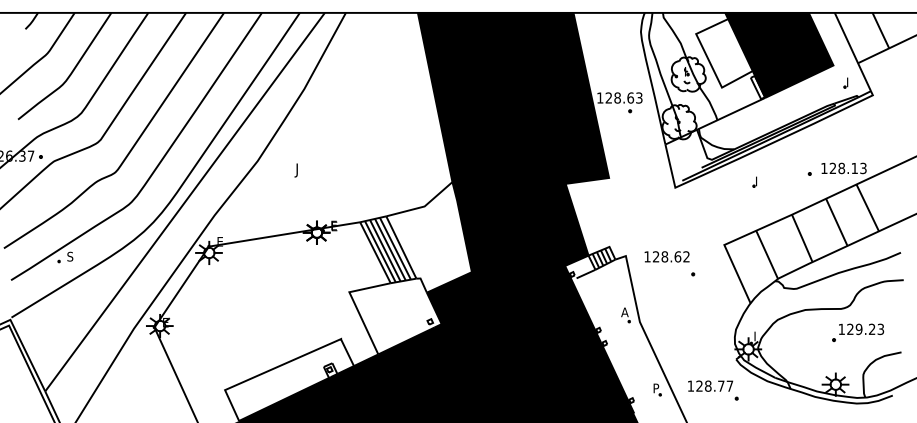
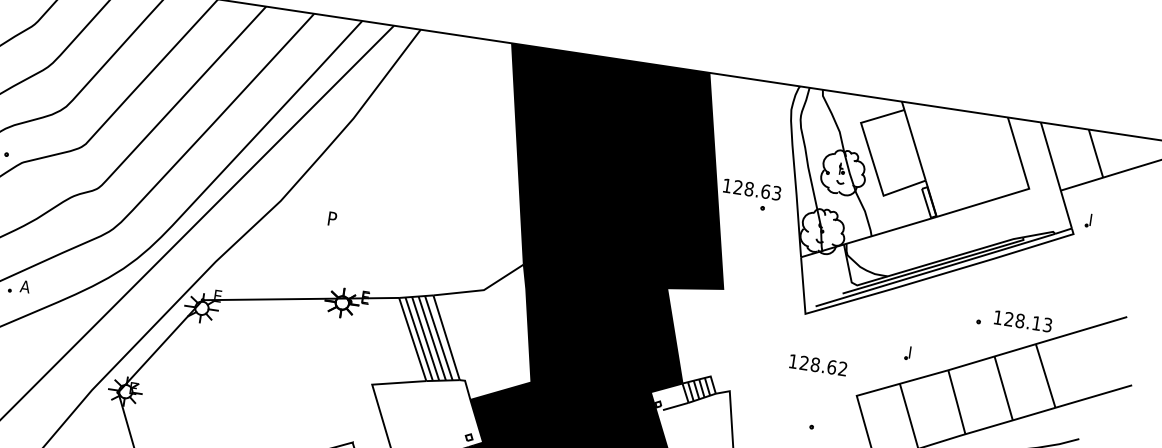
fill: (779, 54) -> (962, 164), removed
part: (845, 82) -> (1088, 219), moved
text: (298, 170) -> (330, 220), J -> P
part: (754, 181) -> (907, 352), moved
text: (70, 256) -> (25, 286), S -> A
text: (666, 256) -> (817, 364), moved

